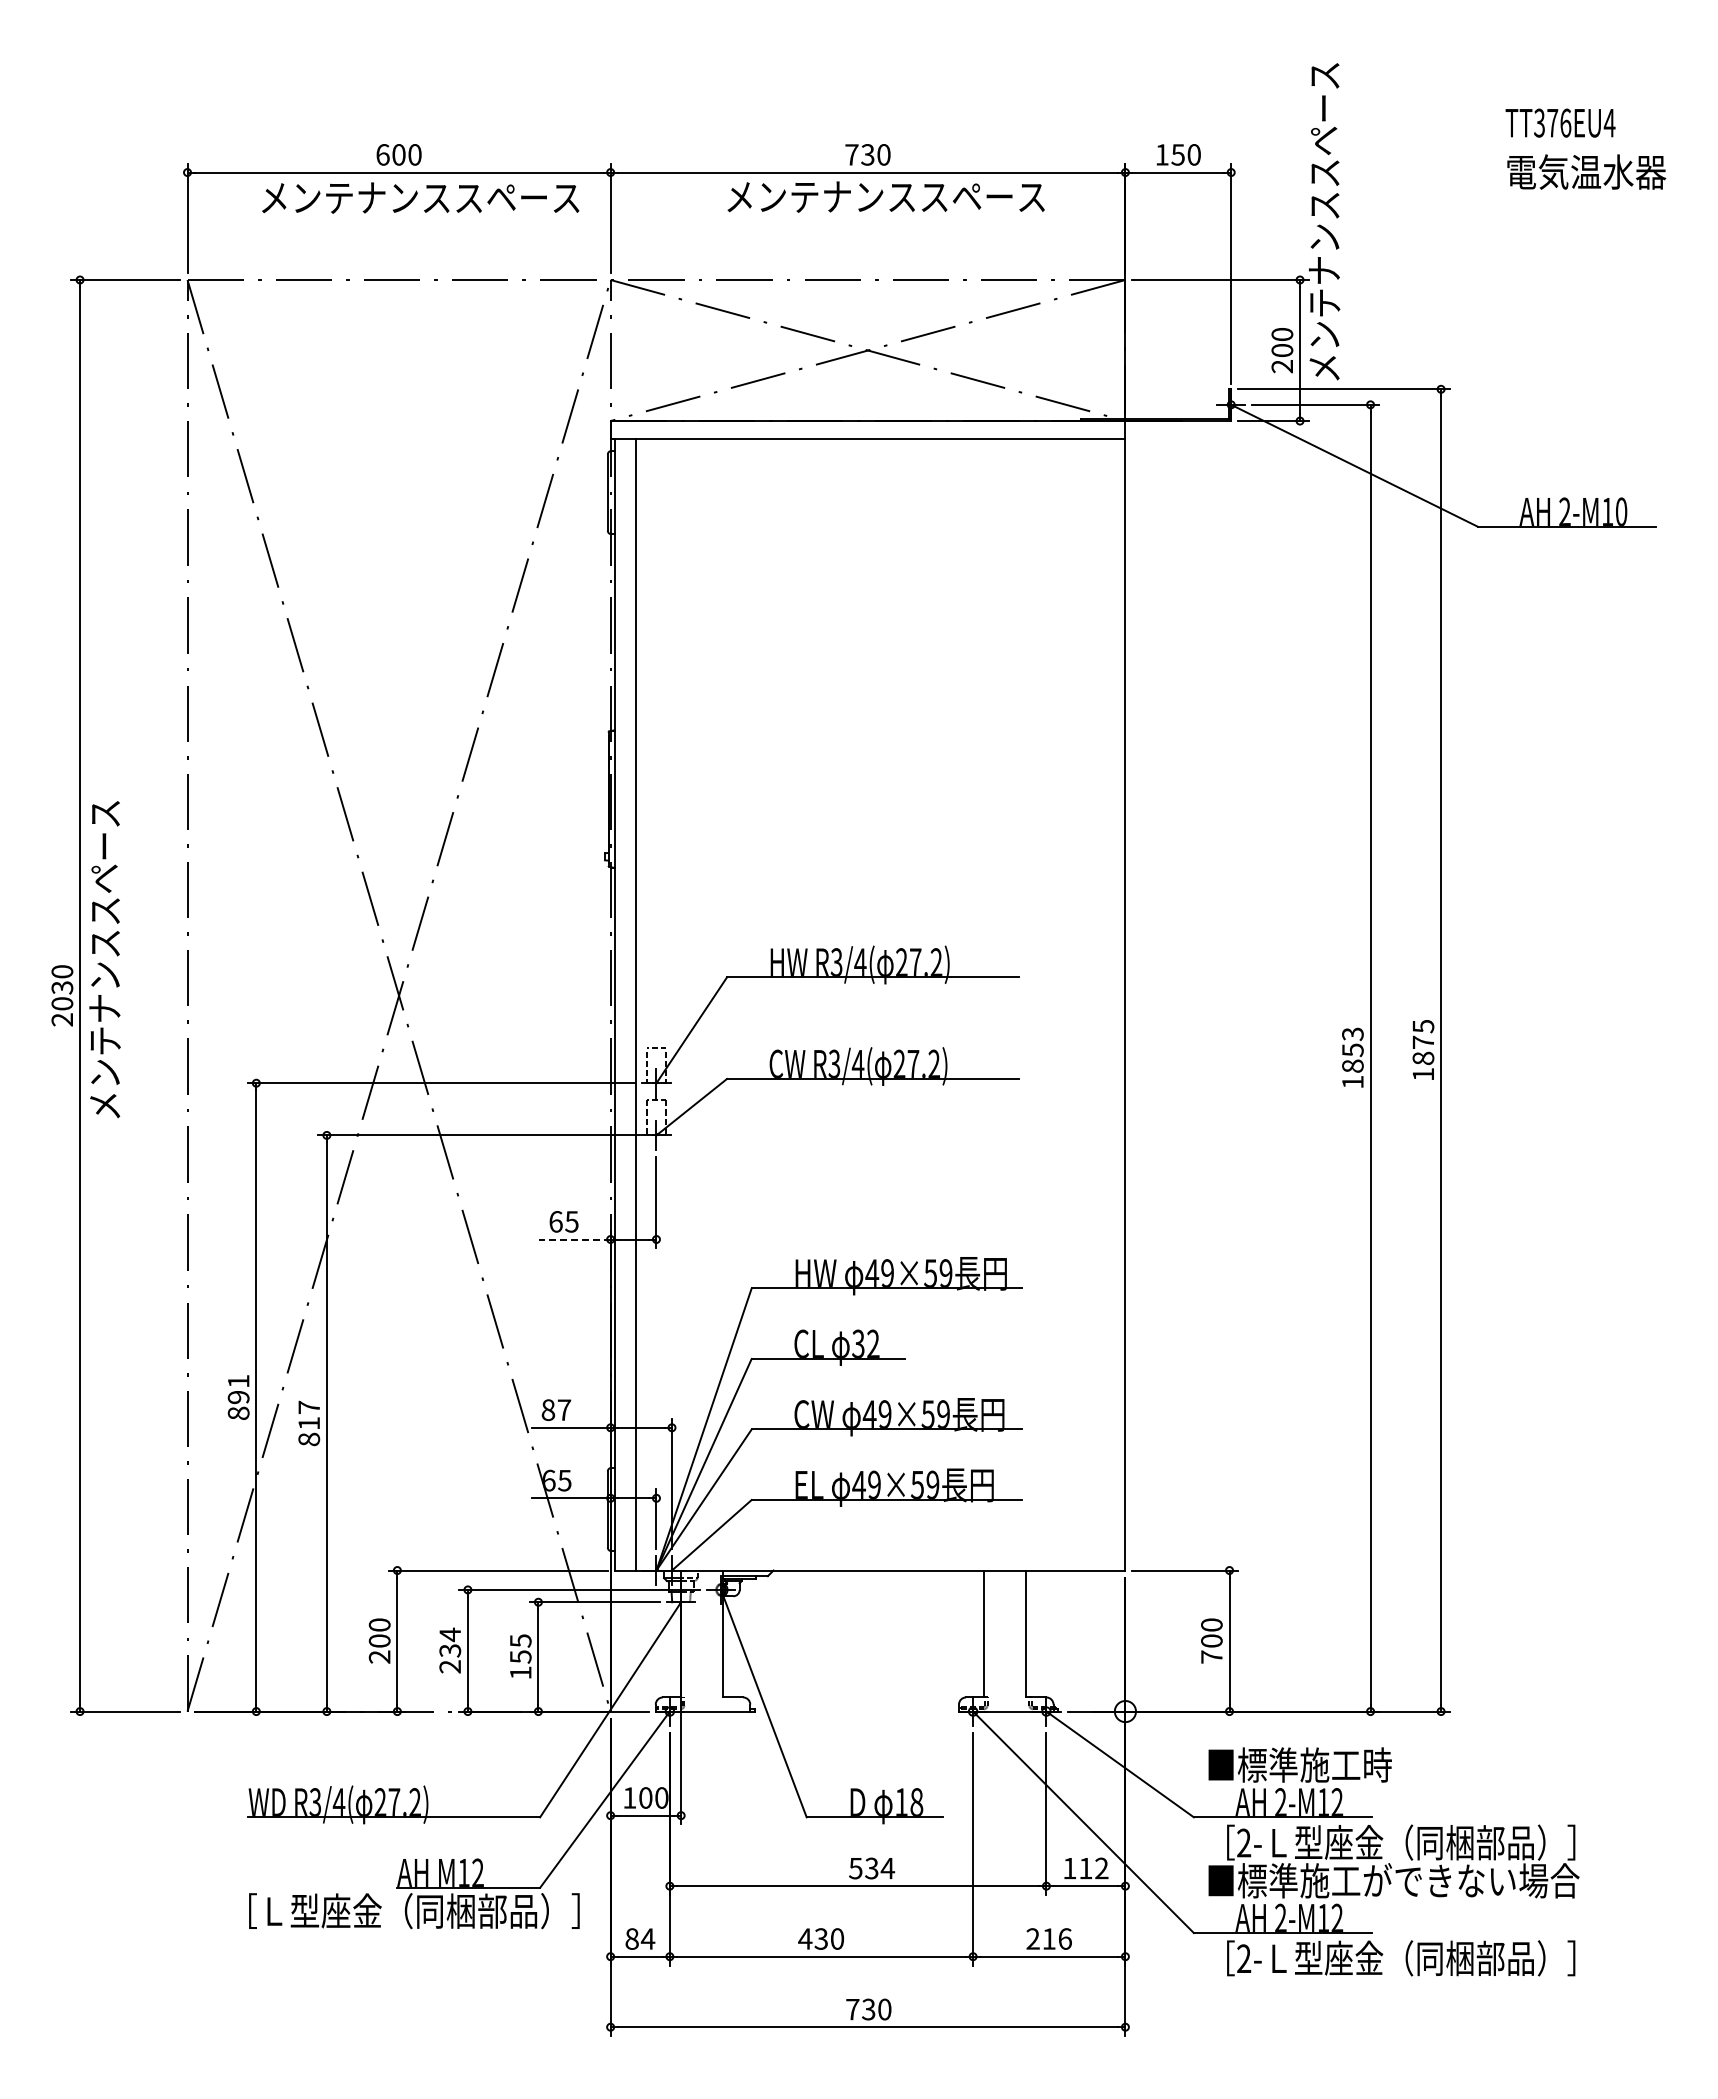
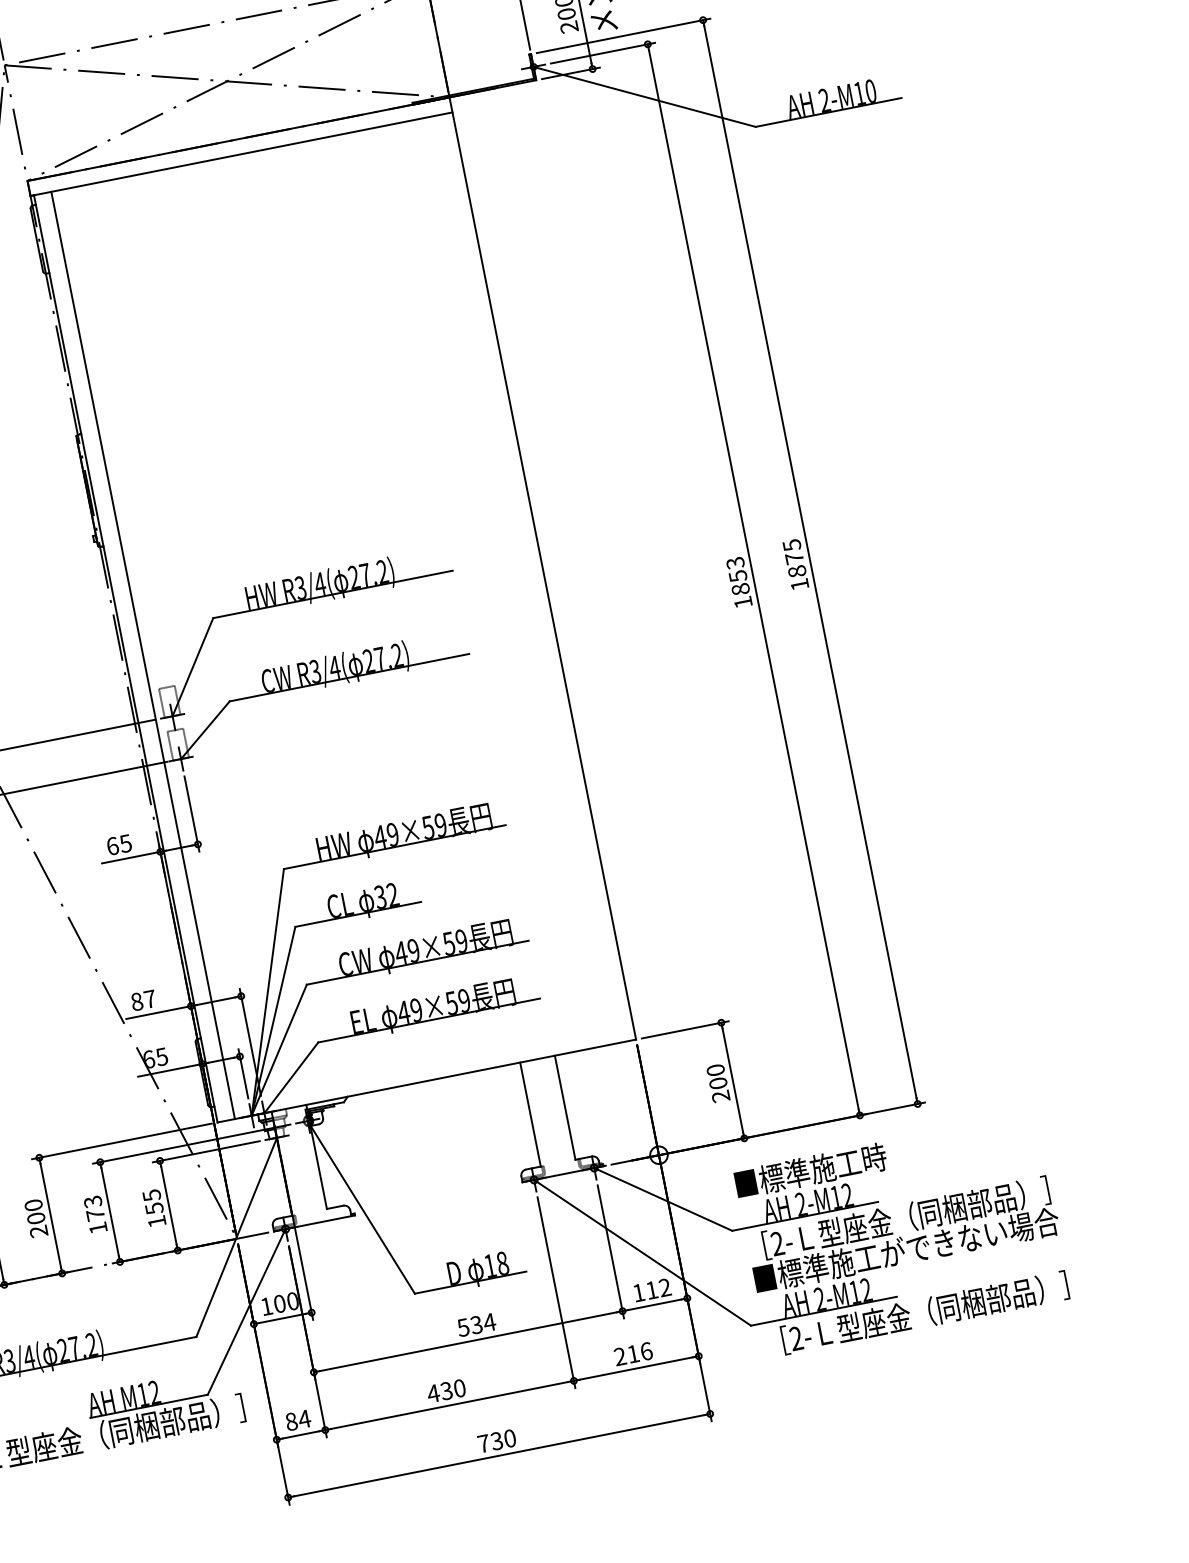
line: (575, 1239) -> (131, 857), dashed -> solid
text: (450, 1650) -> (95, 1214), 234 -> 173
text: (1211, 1656) -> (720, 1096), 700 -> 200

